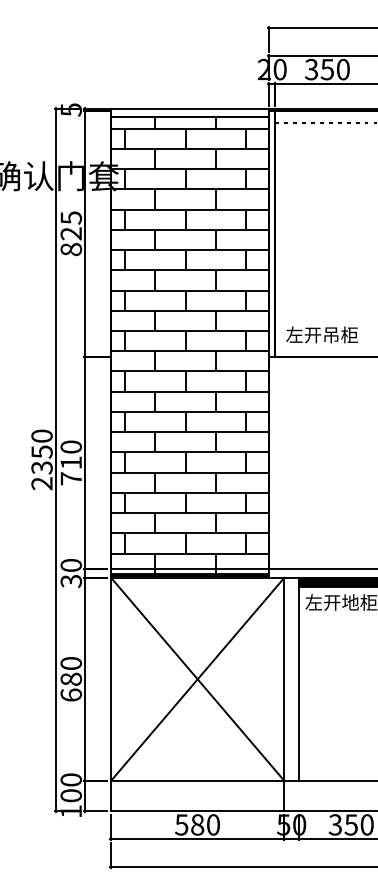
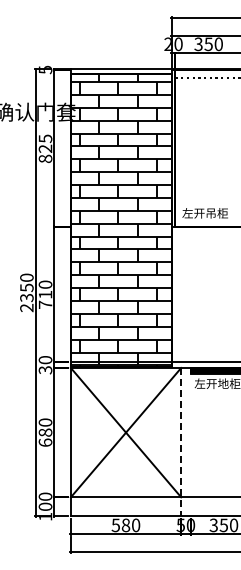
line: (298, 679) -> (190, 432), removed
line: (284, 694) -> (181, 442), solid -> dashed

